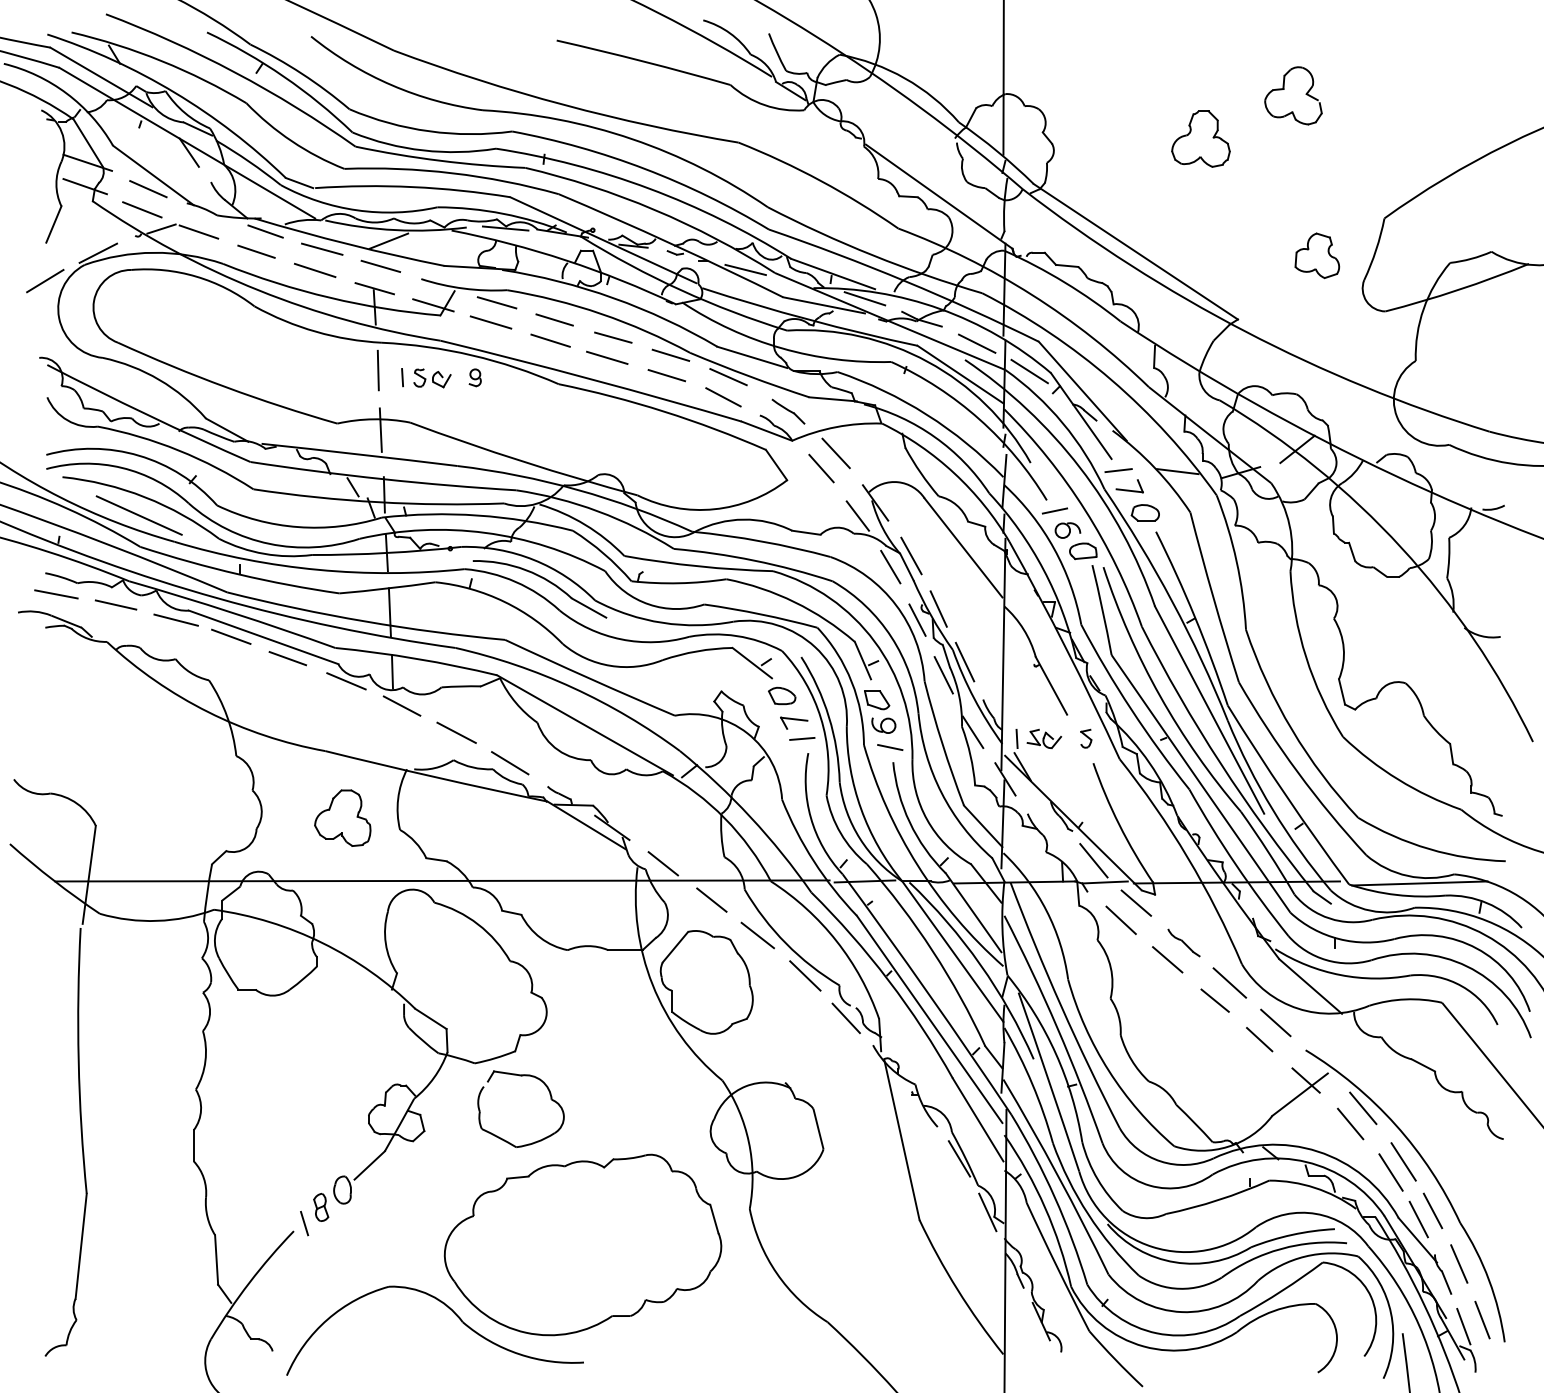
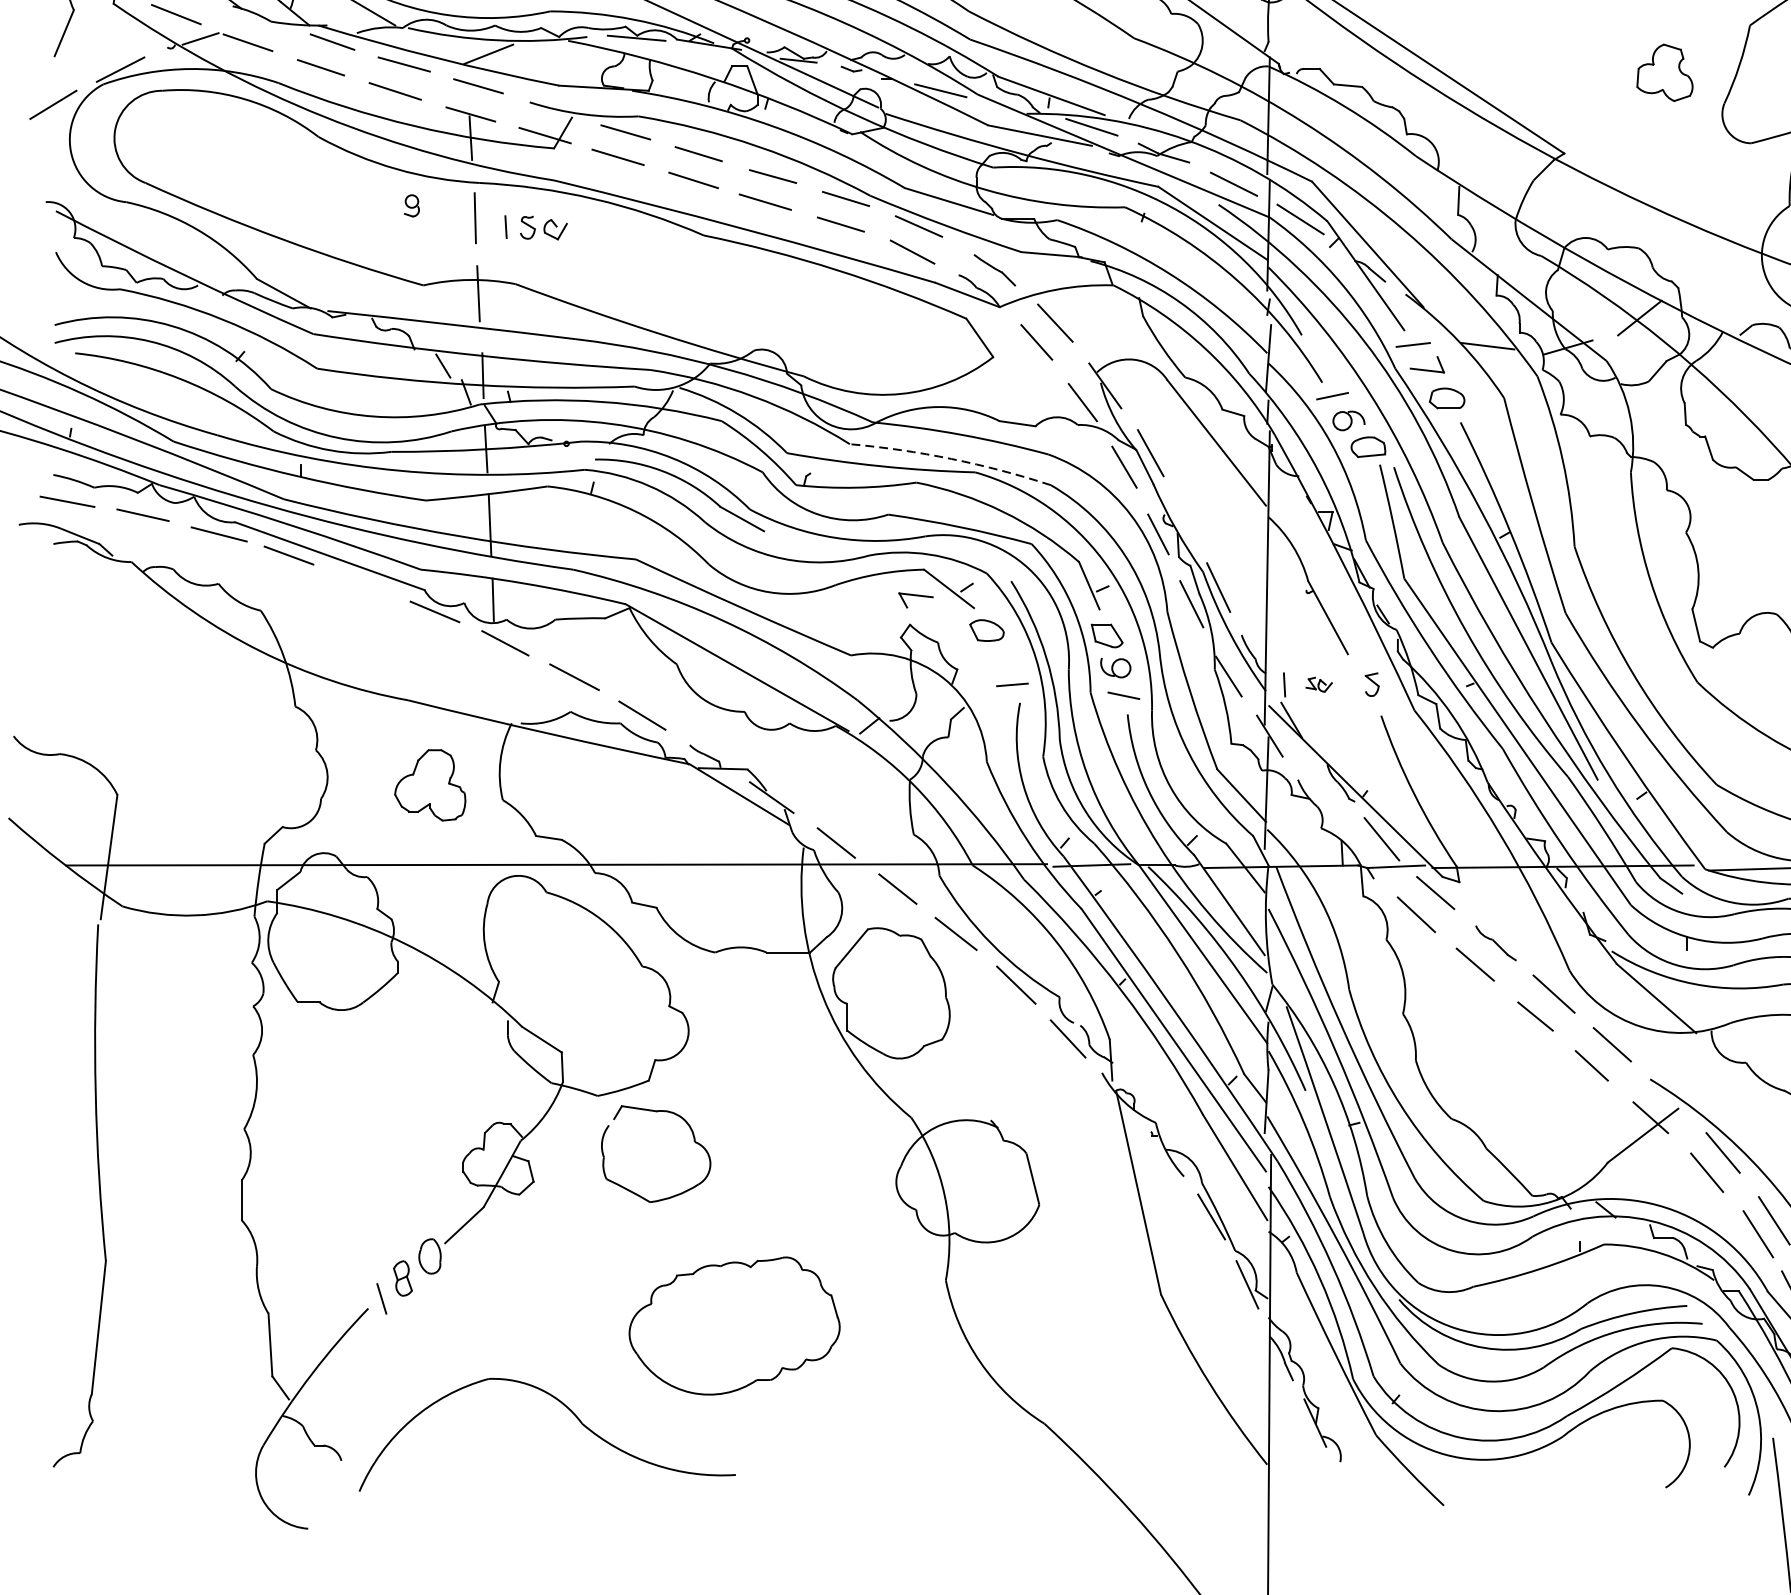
part: (474, 377) -> (410, 205), moved
line: (138, 515) -> (171, 401), removed
arc: (754, 560) -> (951, 458), solid -> dashed
line: (938, 608) -> (1184, 519), removed
line: (287, 658) -> (360, 583), removed
part: (794, 722) -> (916, 599), moved
part: (1044, 738) -> (1319, 684), size x0.6
part: (582, 1244) -> (733, 1325), size x0.6

